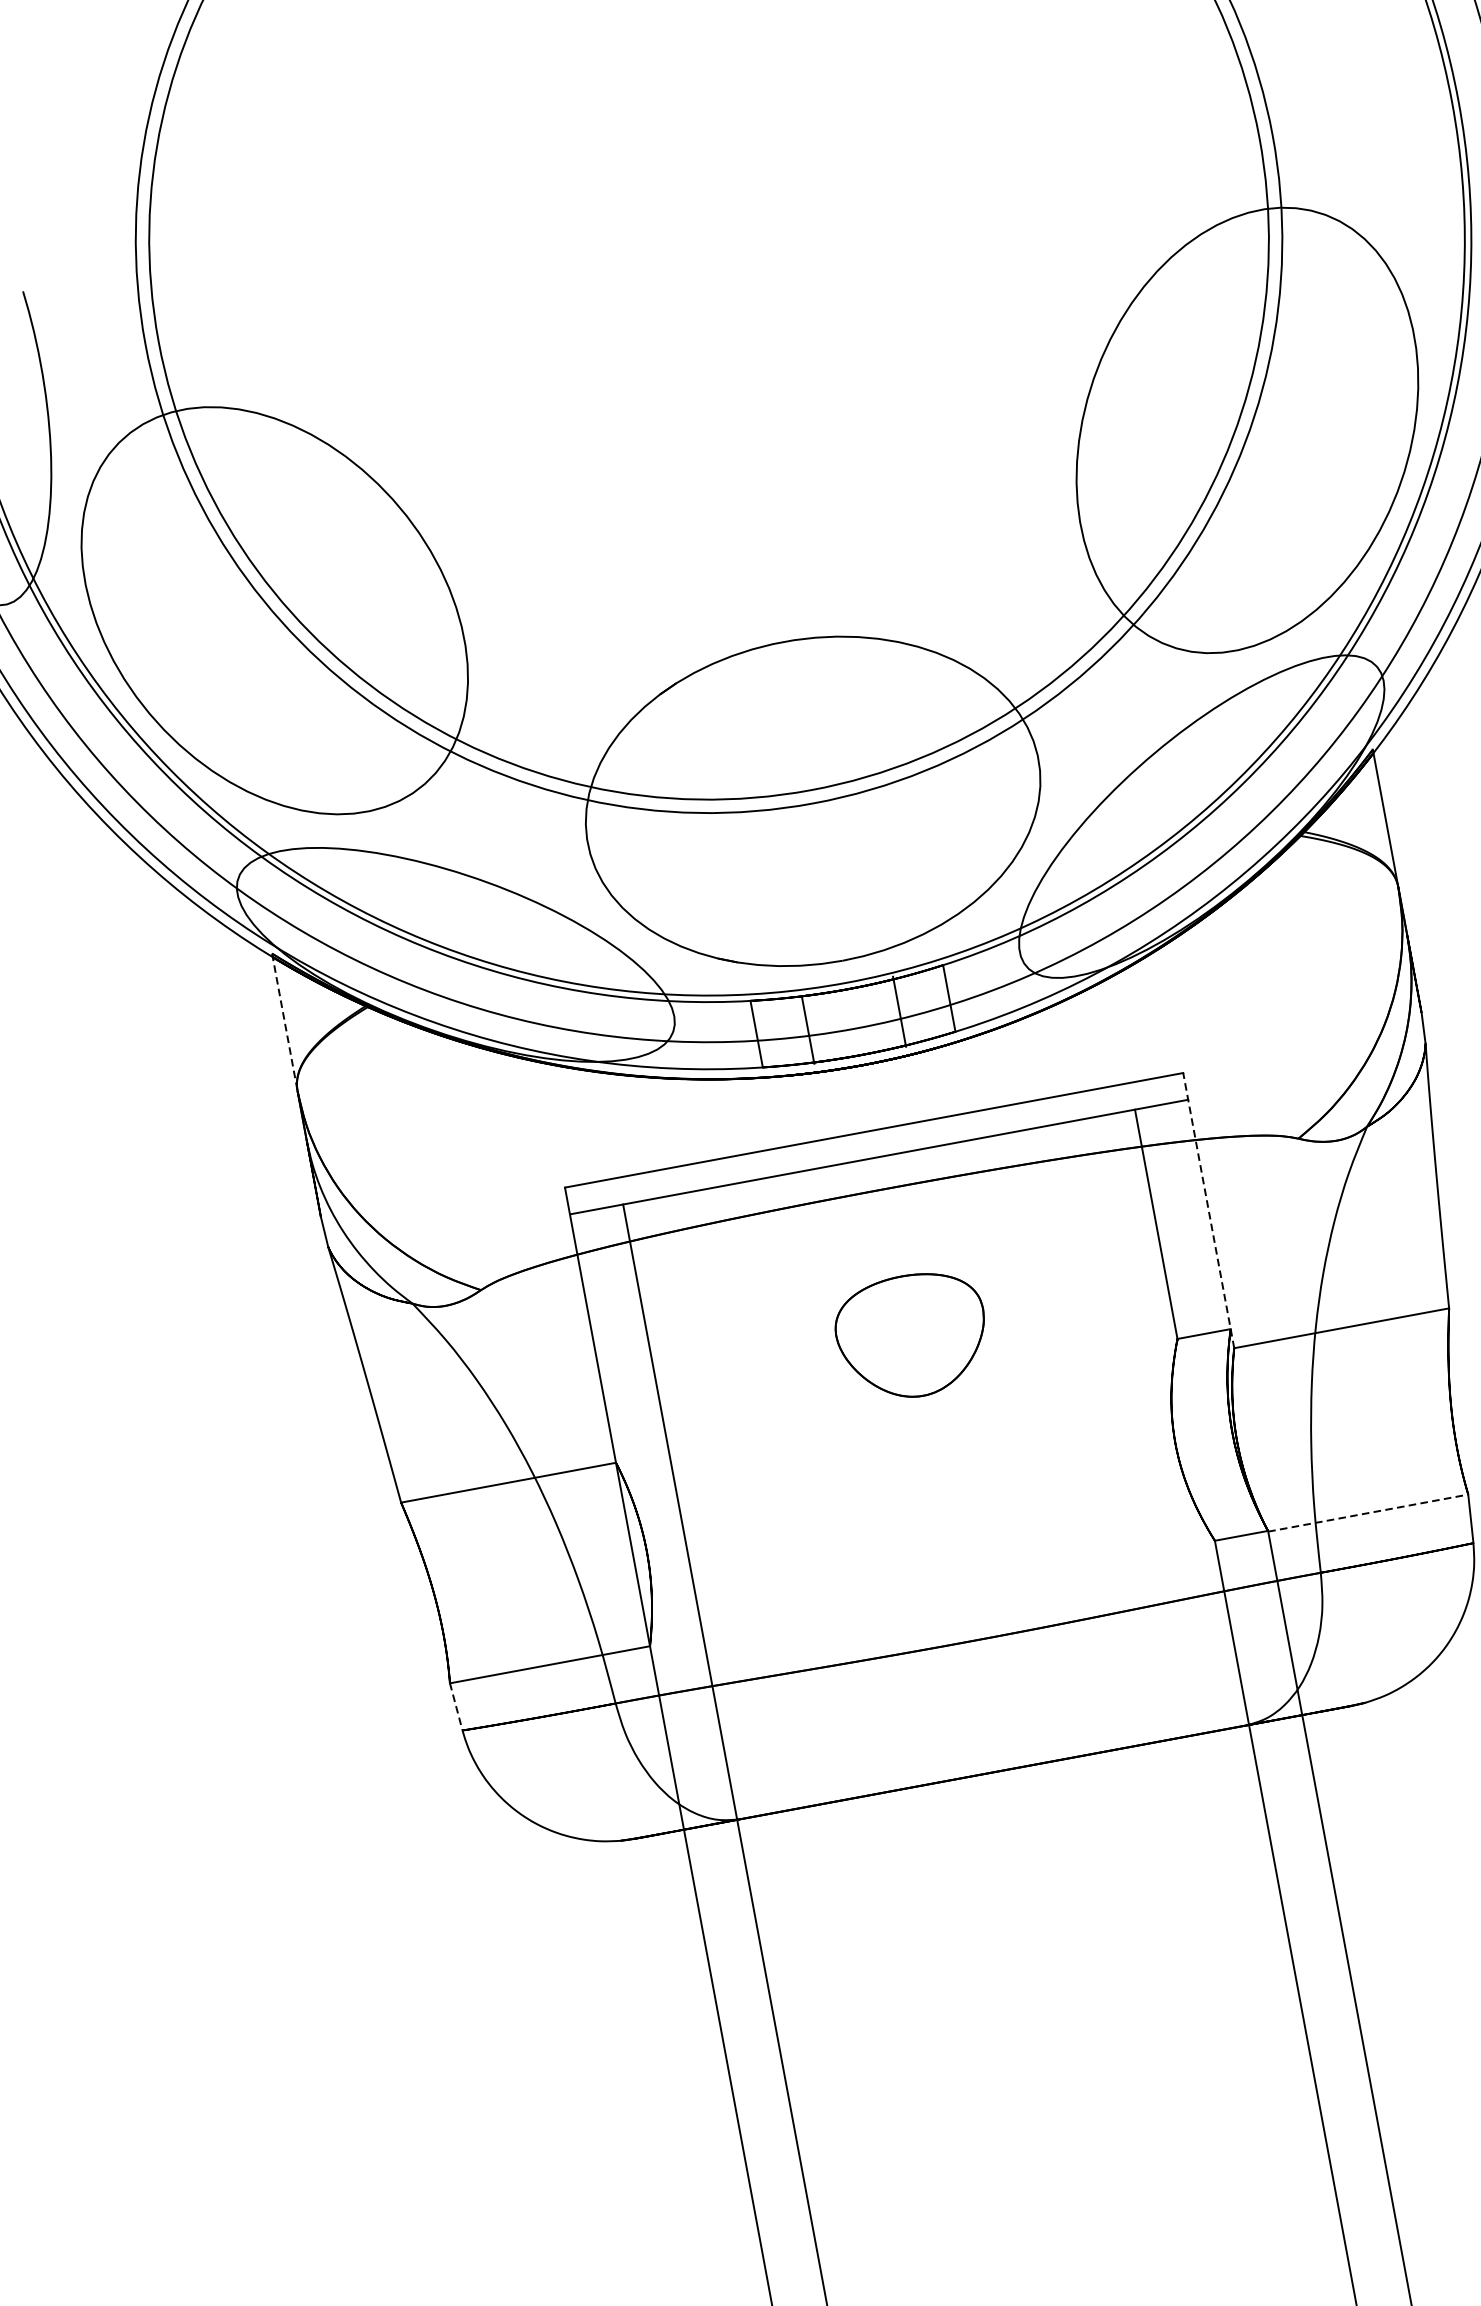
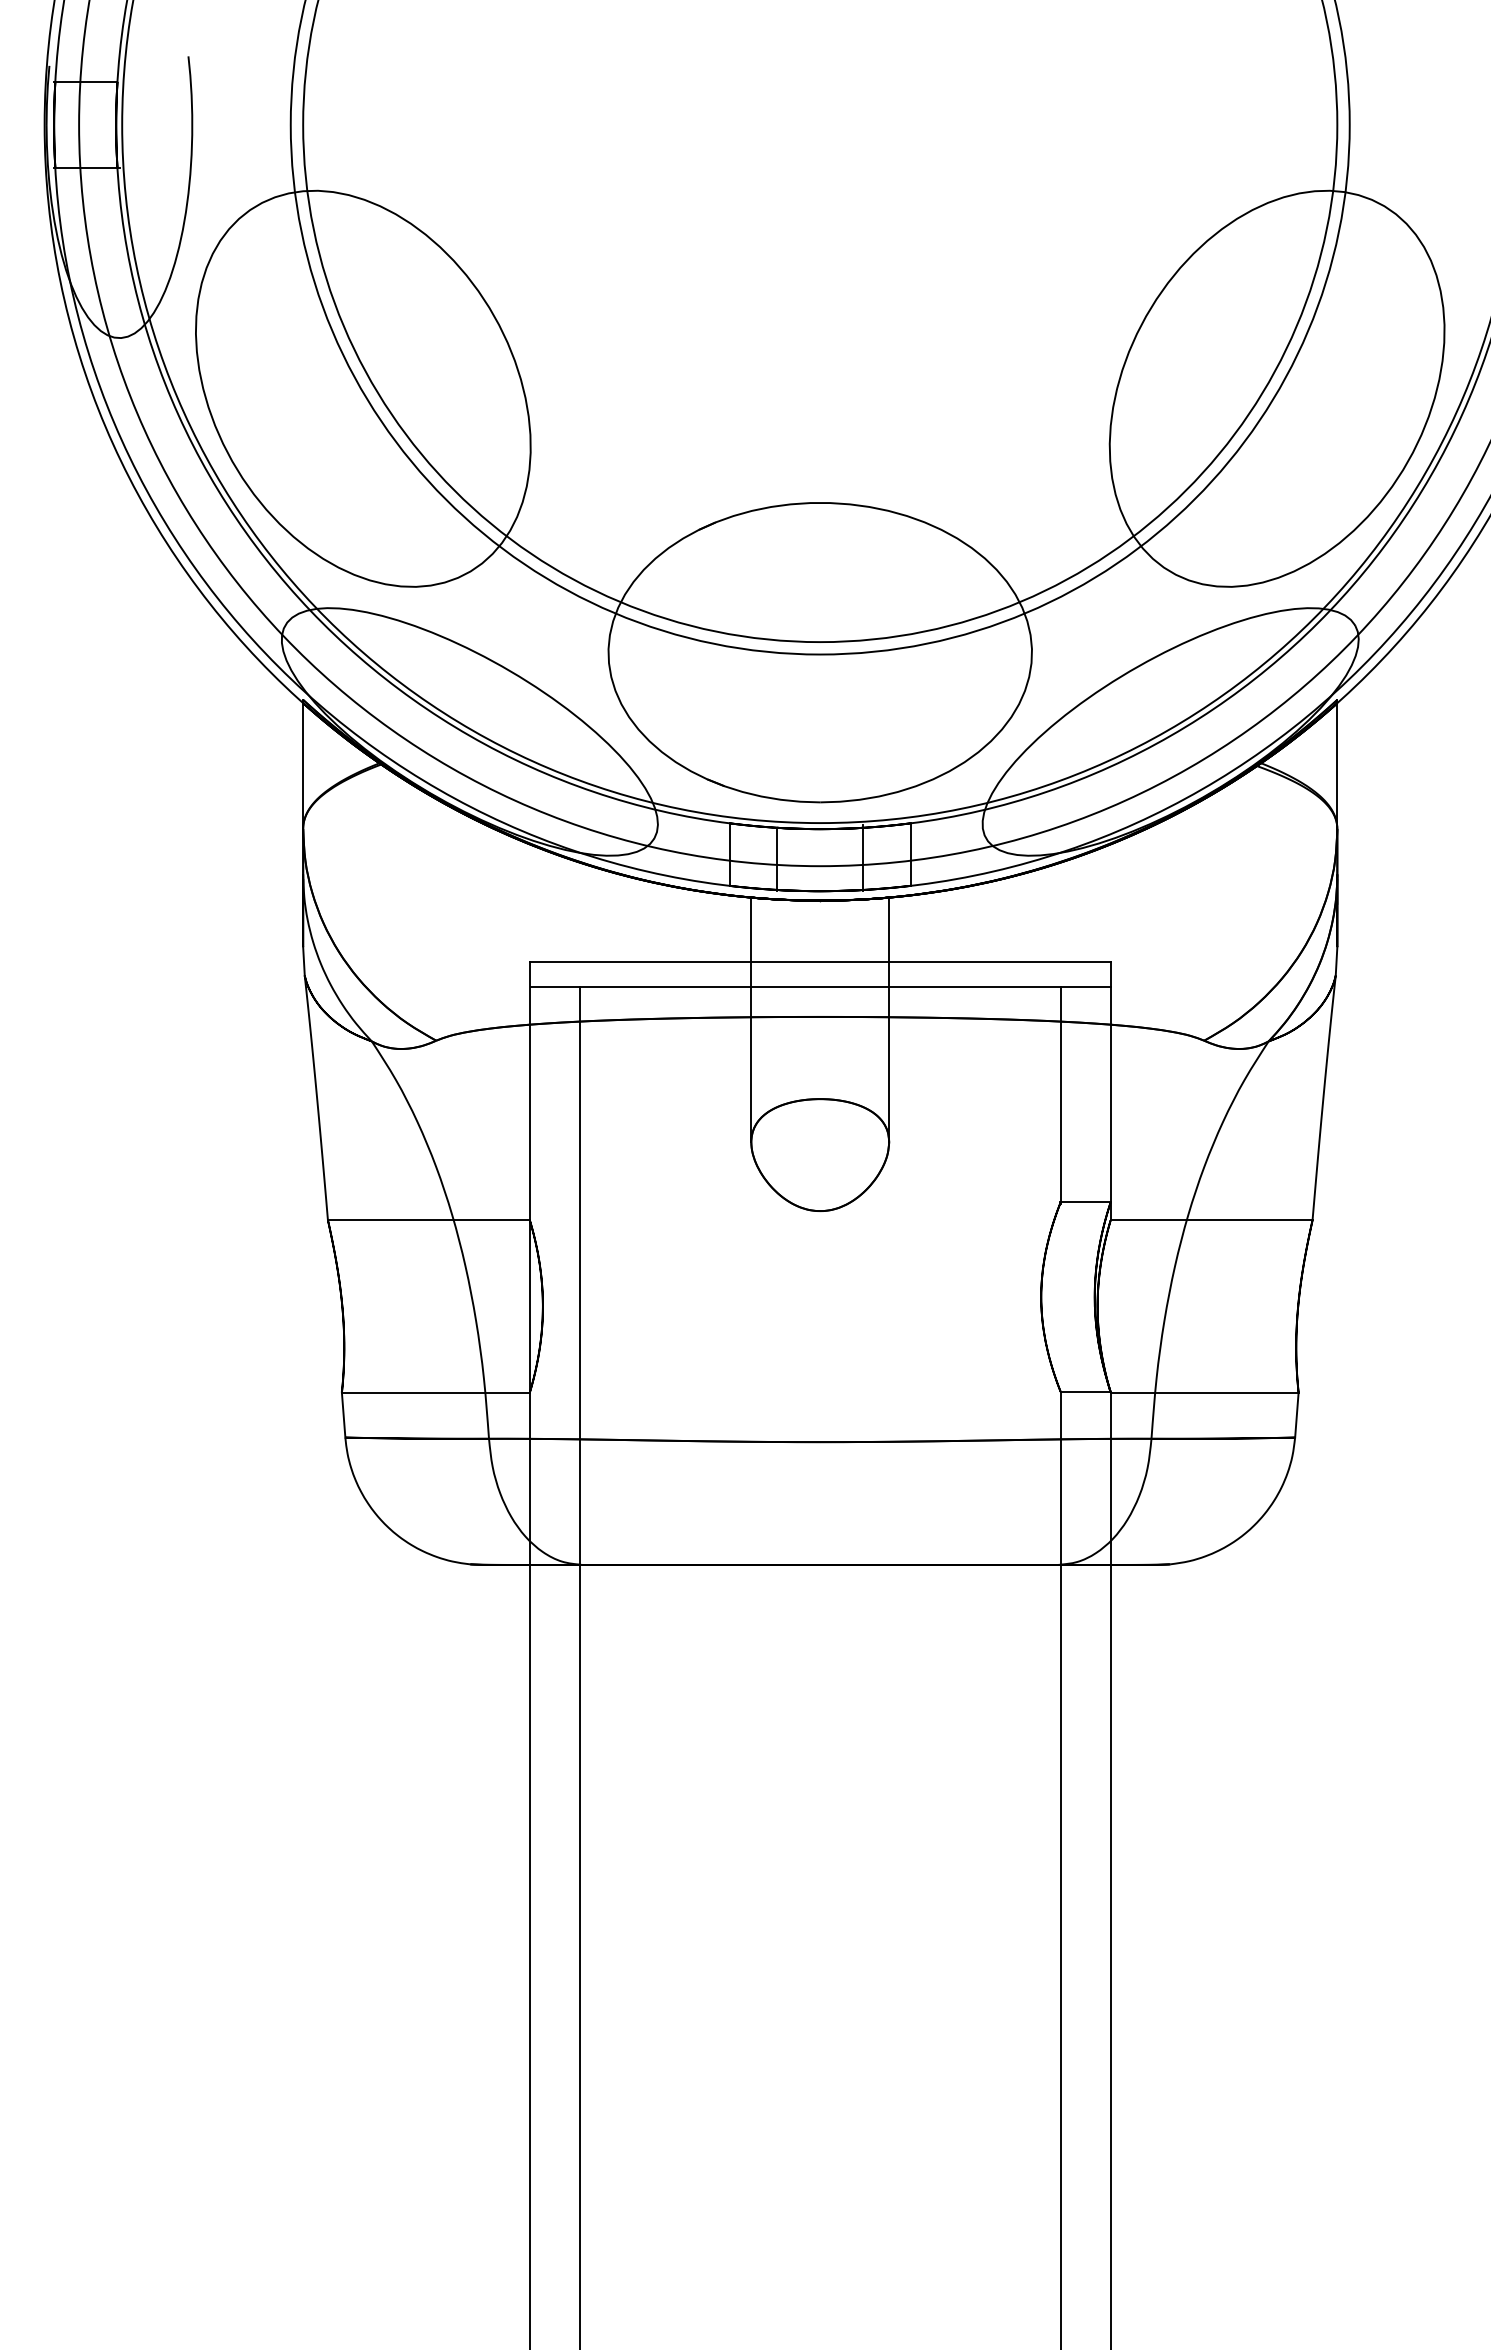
line: (285, 1022) -> (303, 764), dashed -> solid
line: (959, 1178) -> (889, 1019), added
line: (812, 1205) -> (751, 1019), added
line: (1208, 1210) -> (1110, 1090), dashed -> solid
line: (1368, 1513) -> (1204, 1392), dashed -> solid
line: (455, 1706) -> (343, 1414), dashed -> solid

